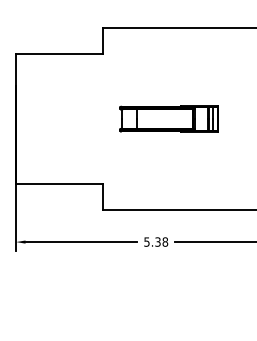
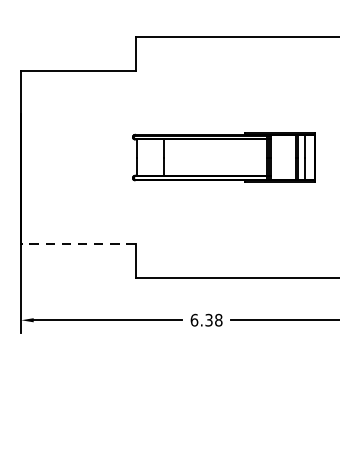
part: (168, 118) -> (222, 156), size x1.4
line: (58, 184) -> (77, 244), solid -> dashed
text: (146, 241) -> (193, 319), 5.38 -> 6.38

